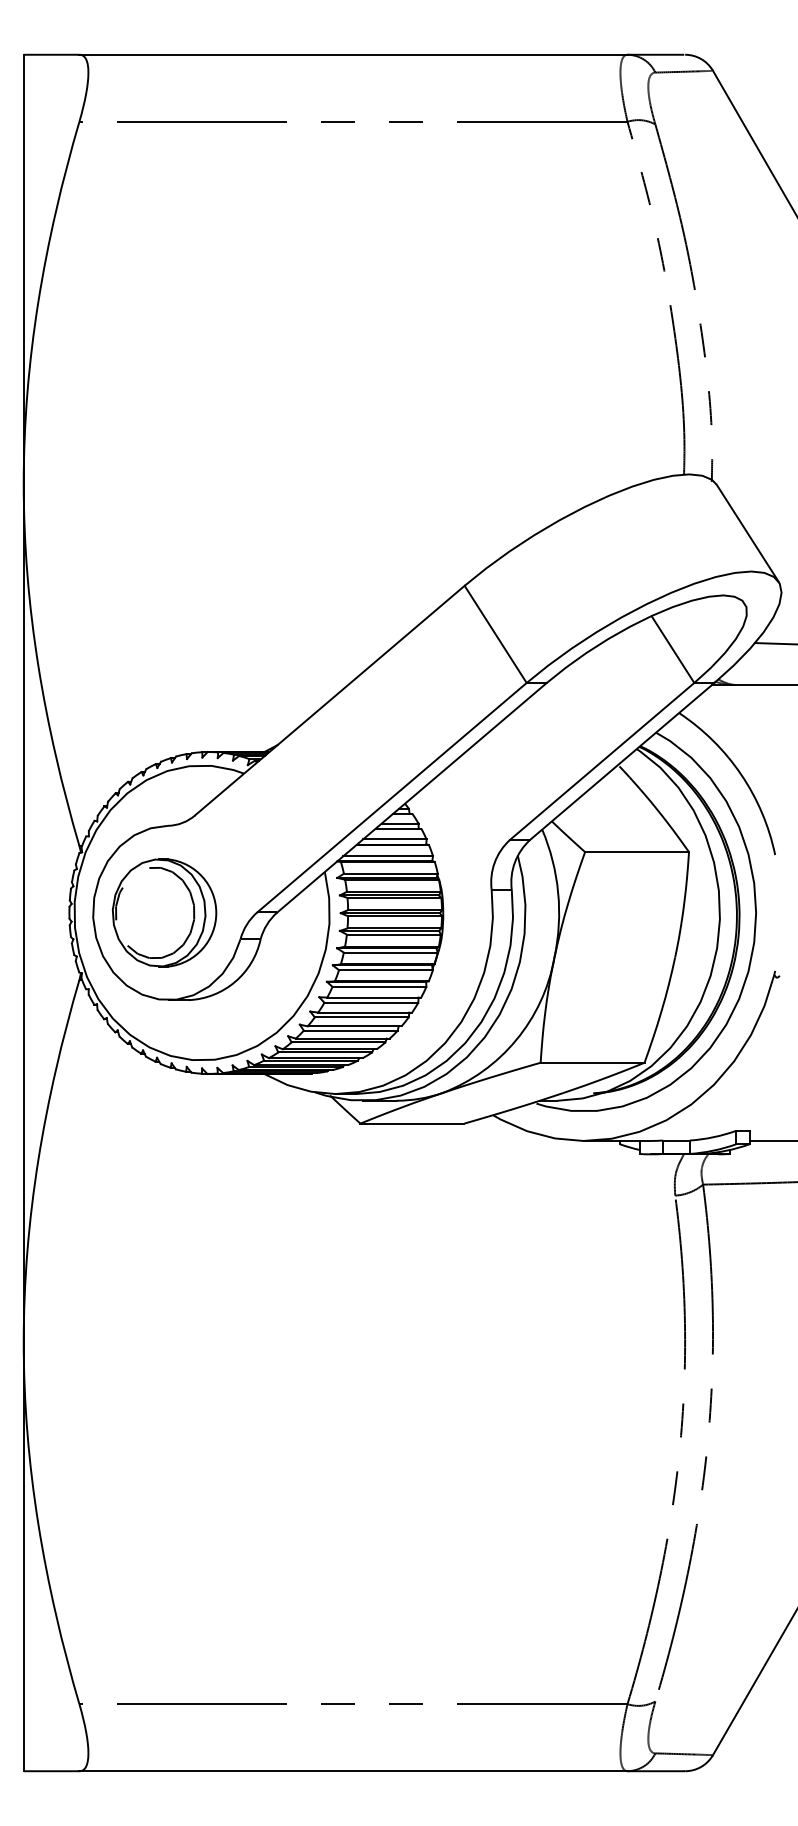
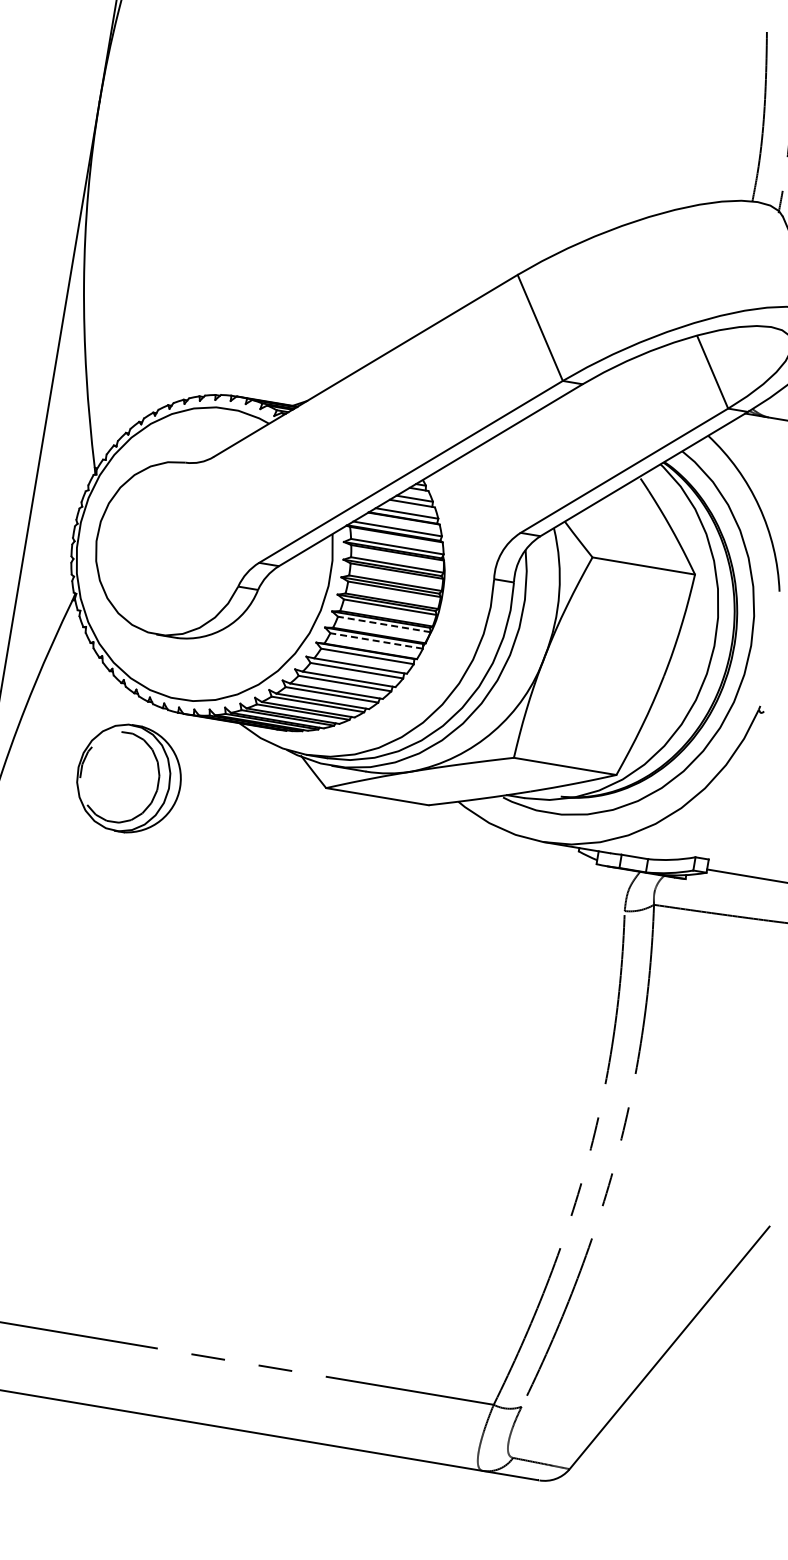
part: (164, 912) -> (129, 778), moved
line: (390, 952) -> (384, 624), solid -> dashed
line: (385, 970) -> (376, 641), solid -> dashed

